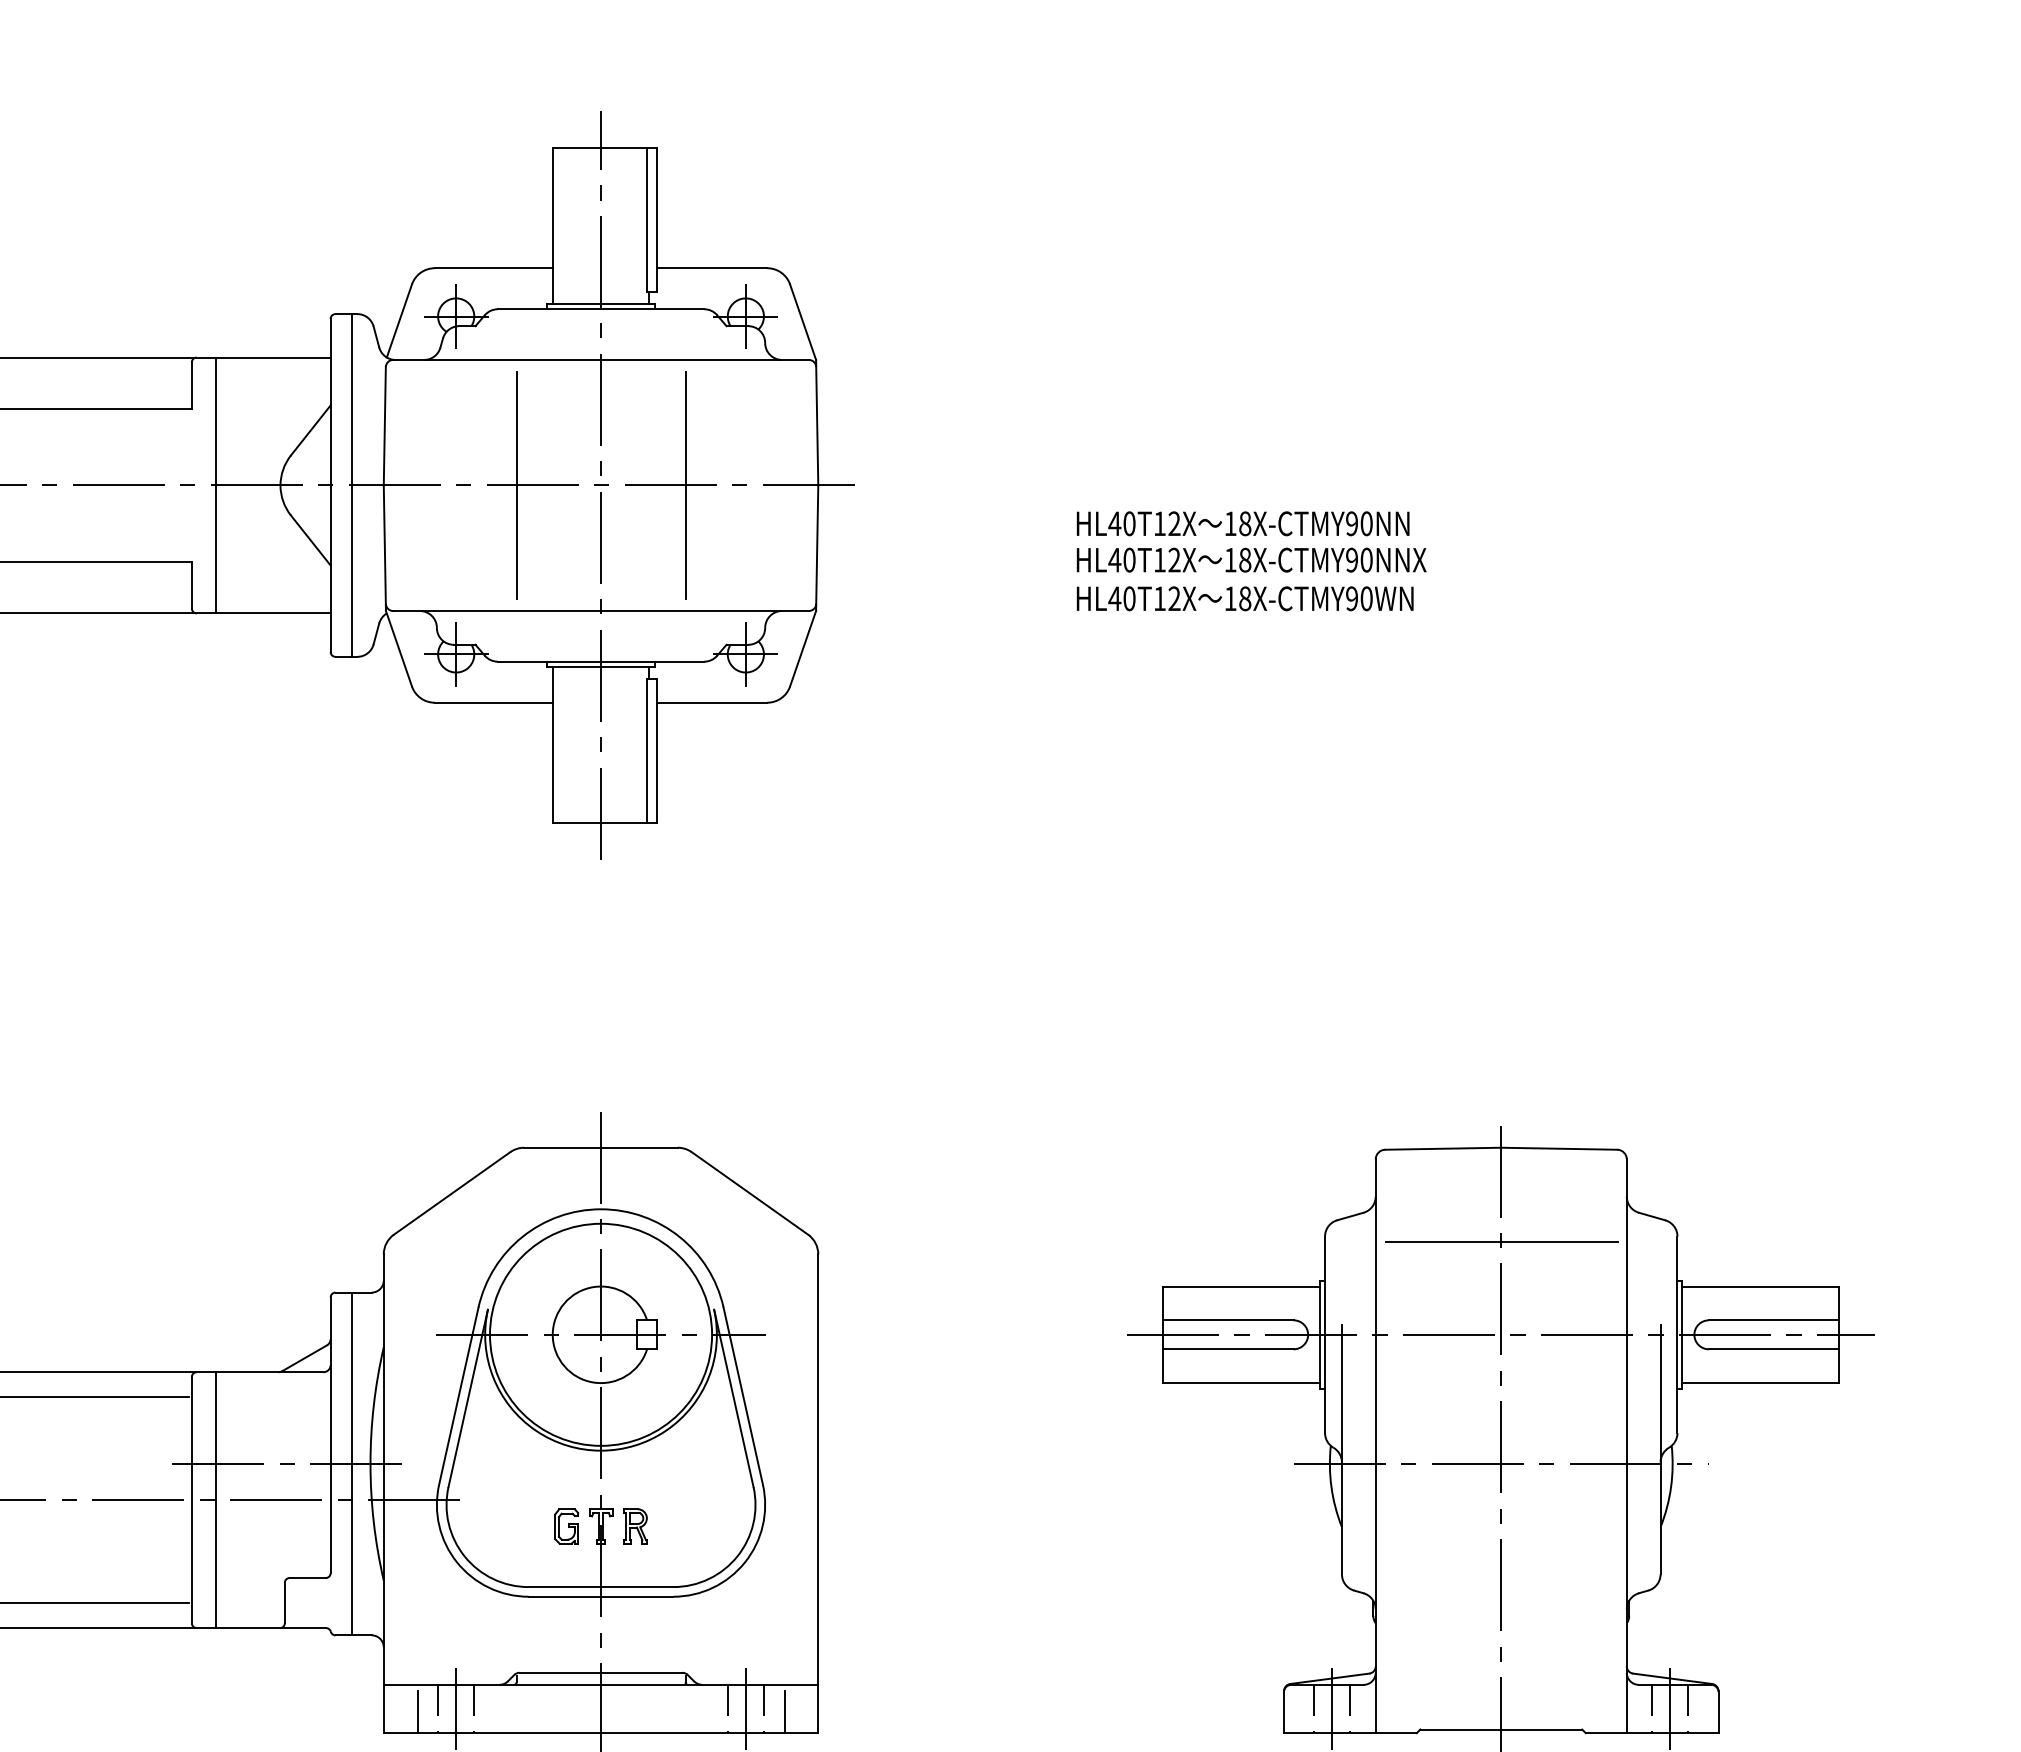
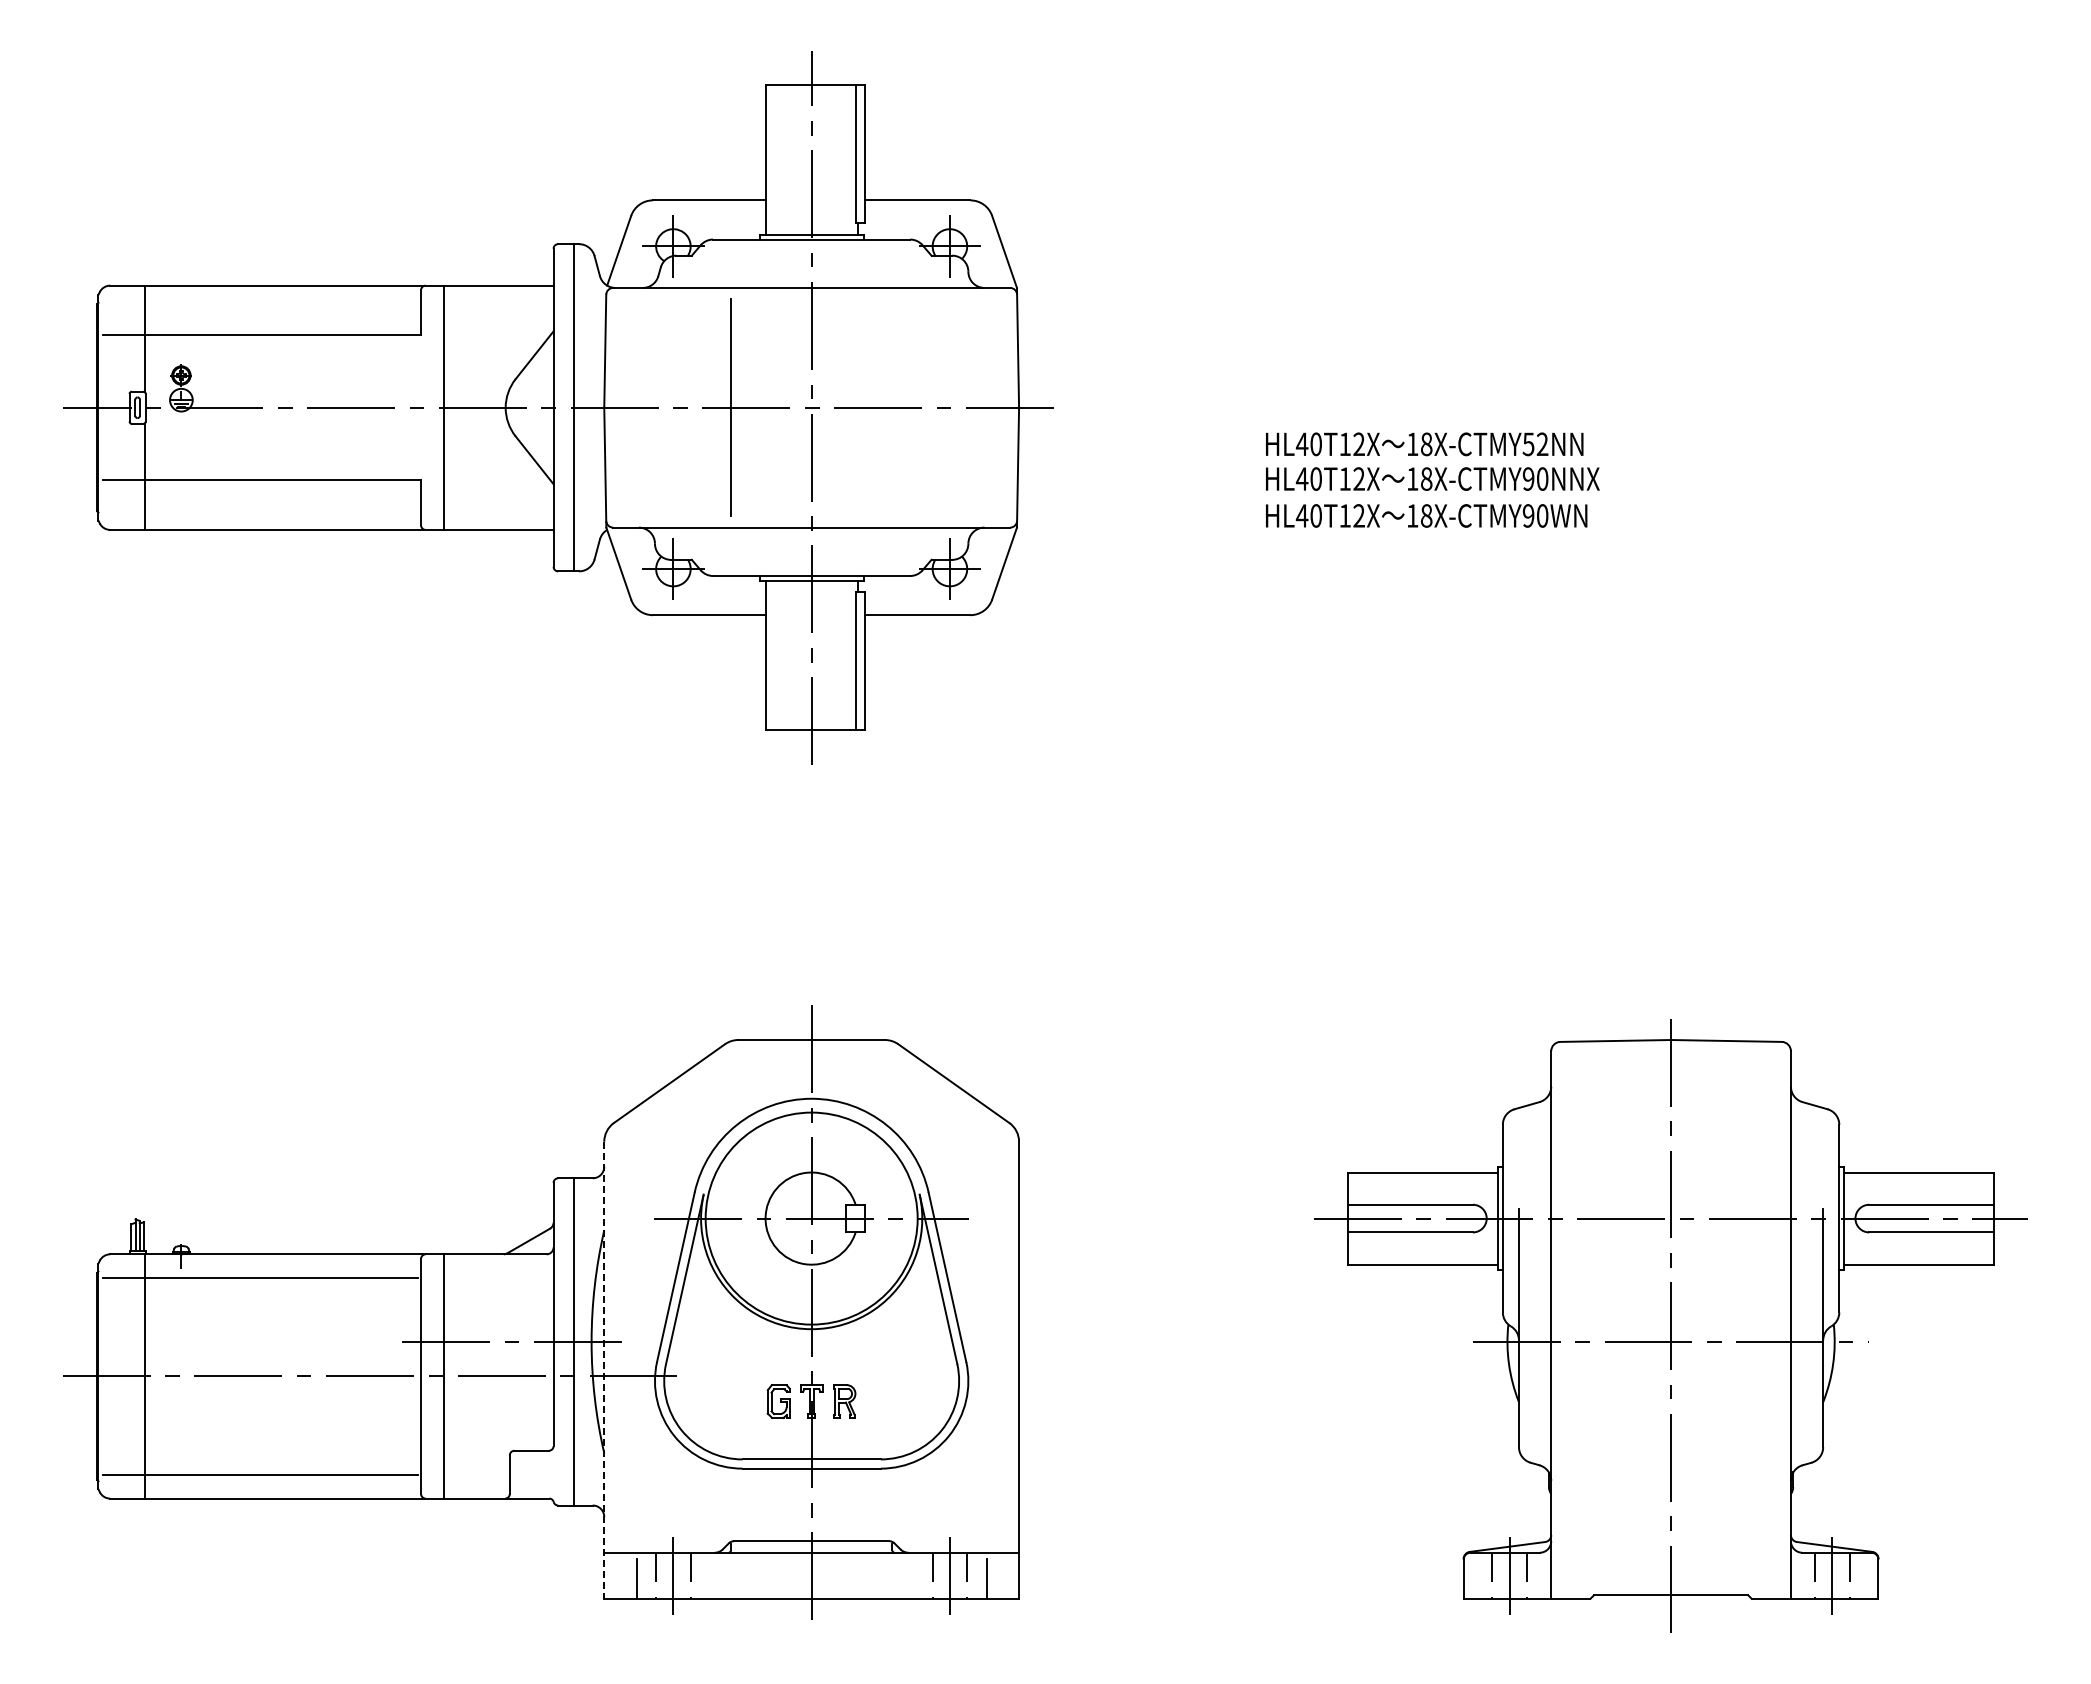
line: (685, 485) -> (892, 407), removed
text: (1359, 523) -> (1535, 444), 18X-CTMY90NN -> 18X-CTMY52NN
line: (1501, 1241) -> (1671, 1129), removed
line: (384, 1493) -> (604, 1370), solid -> dashed

